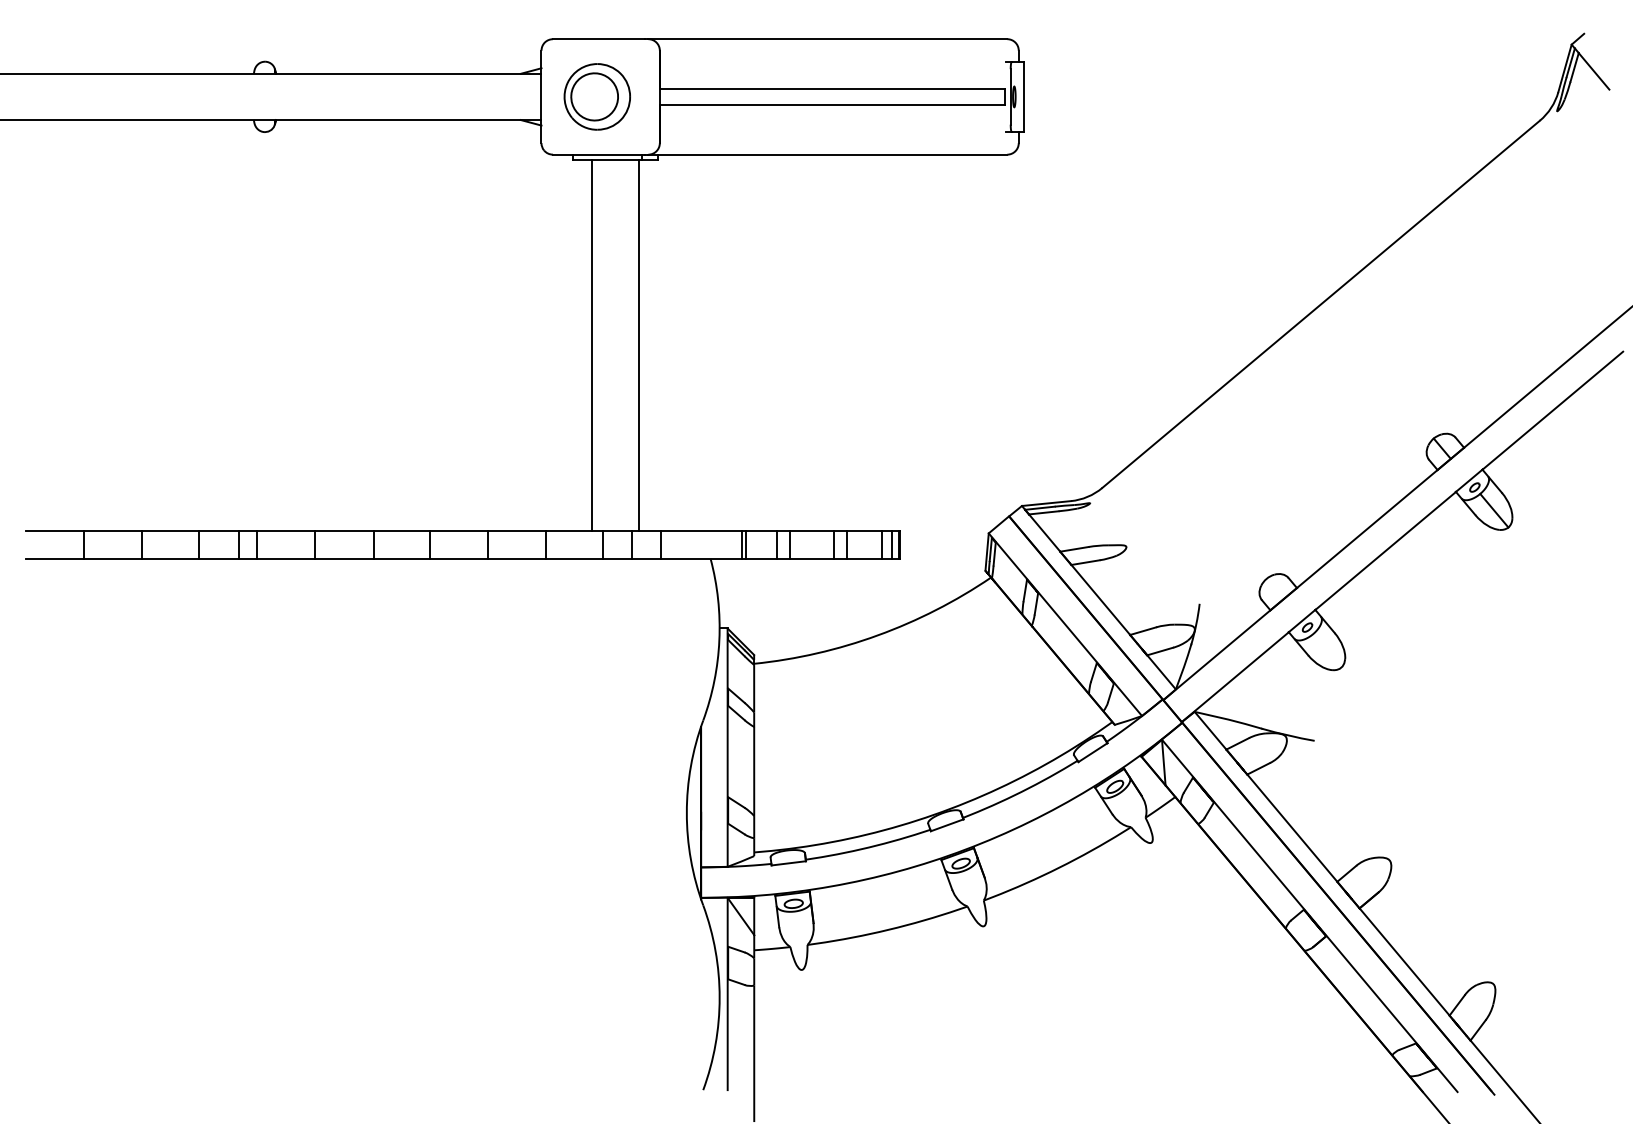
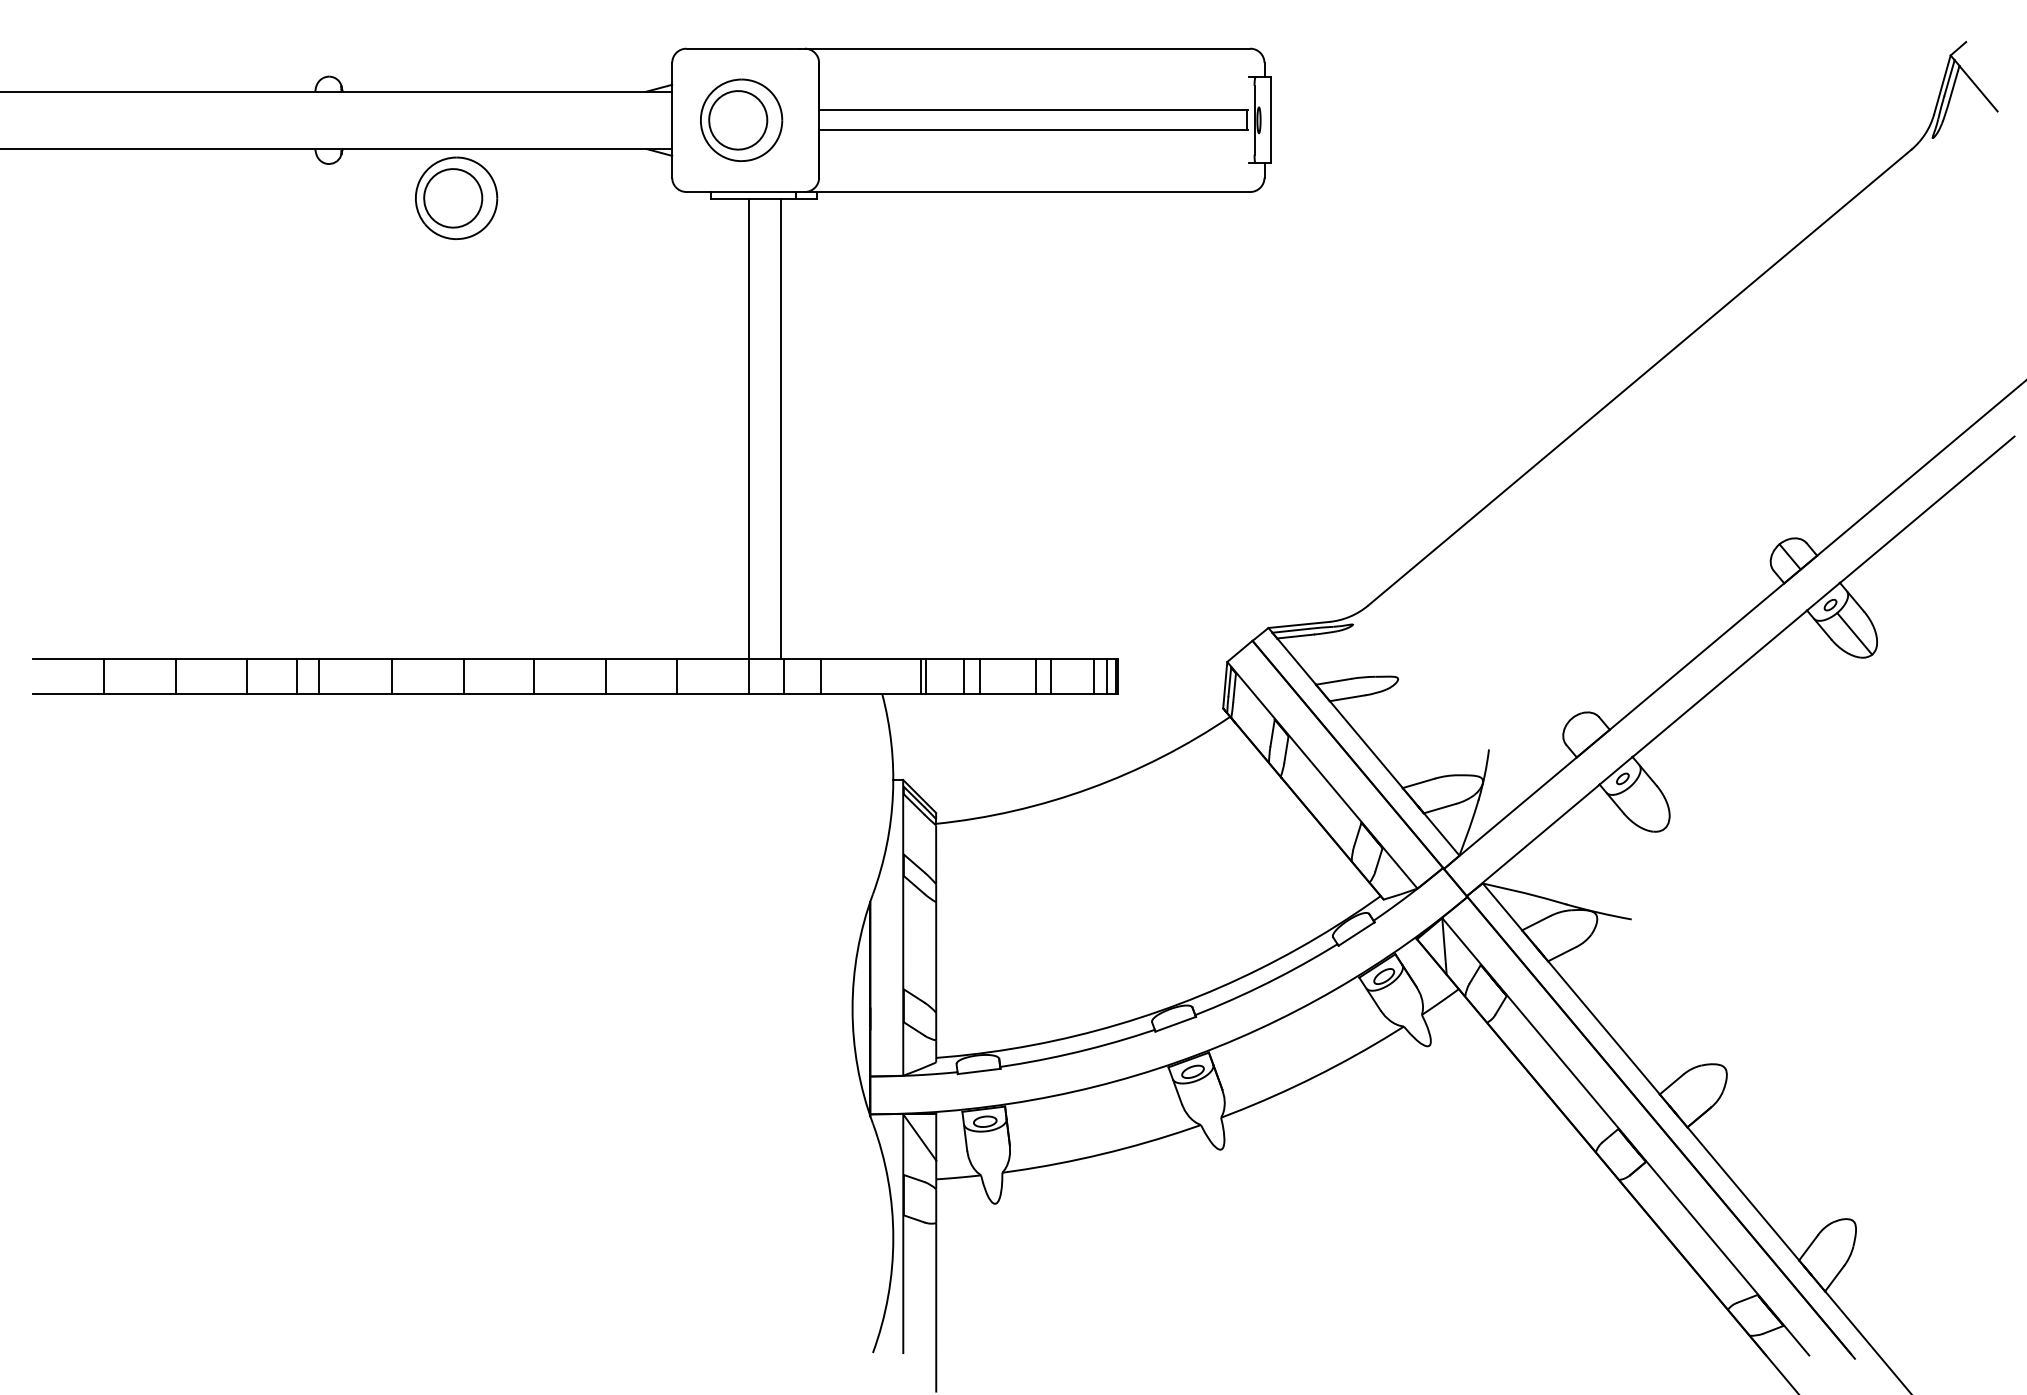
part: (367, 159) -> (456, 197), added
line: (592, 346) -> (781, 429), moved
line: (638, 346) -> (748, 429), moved

